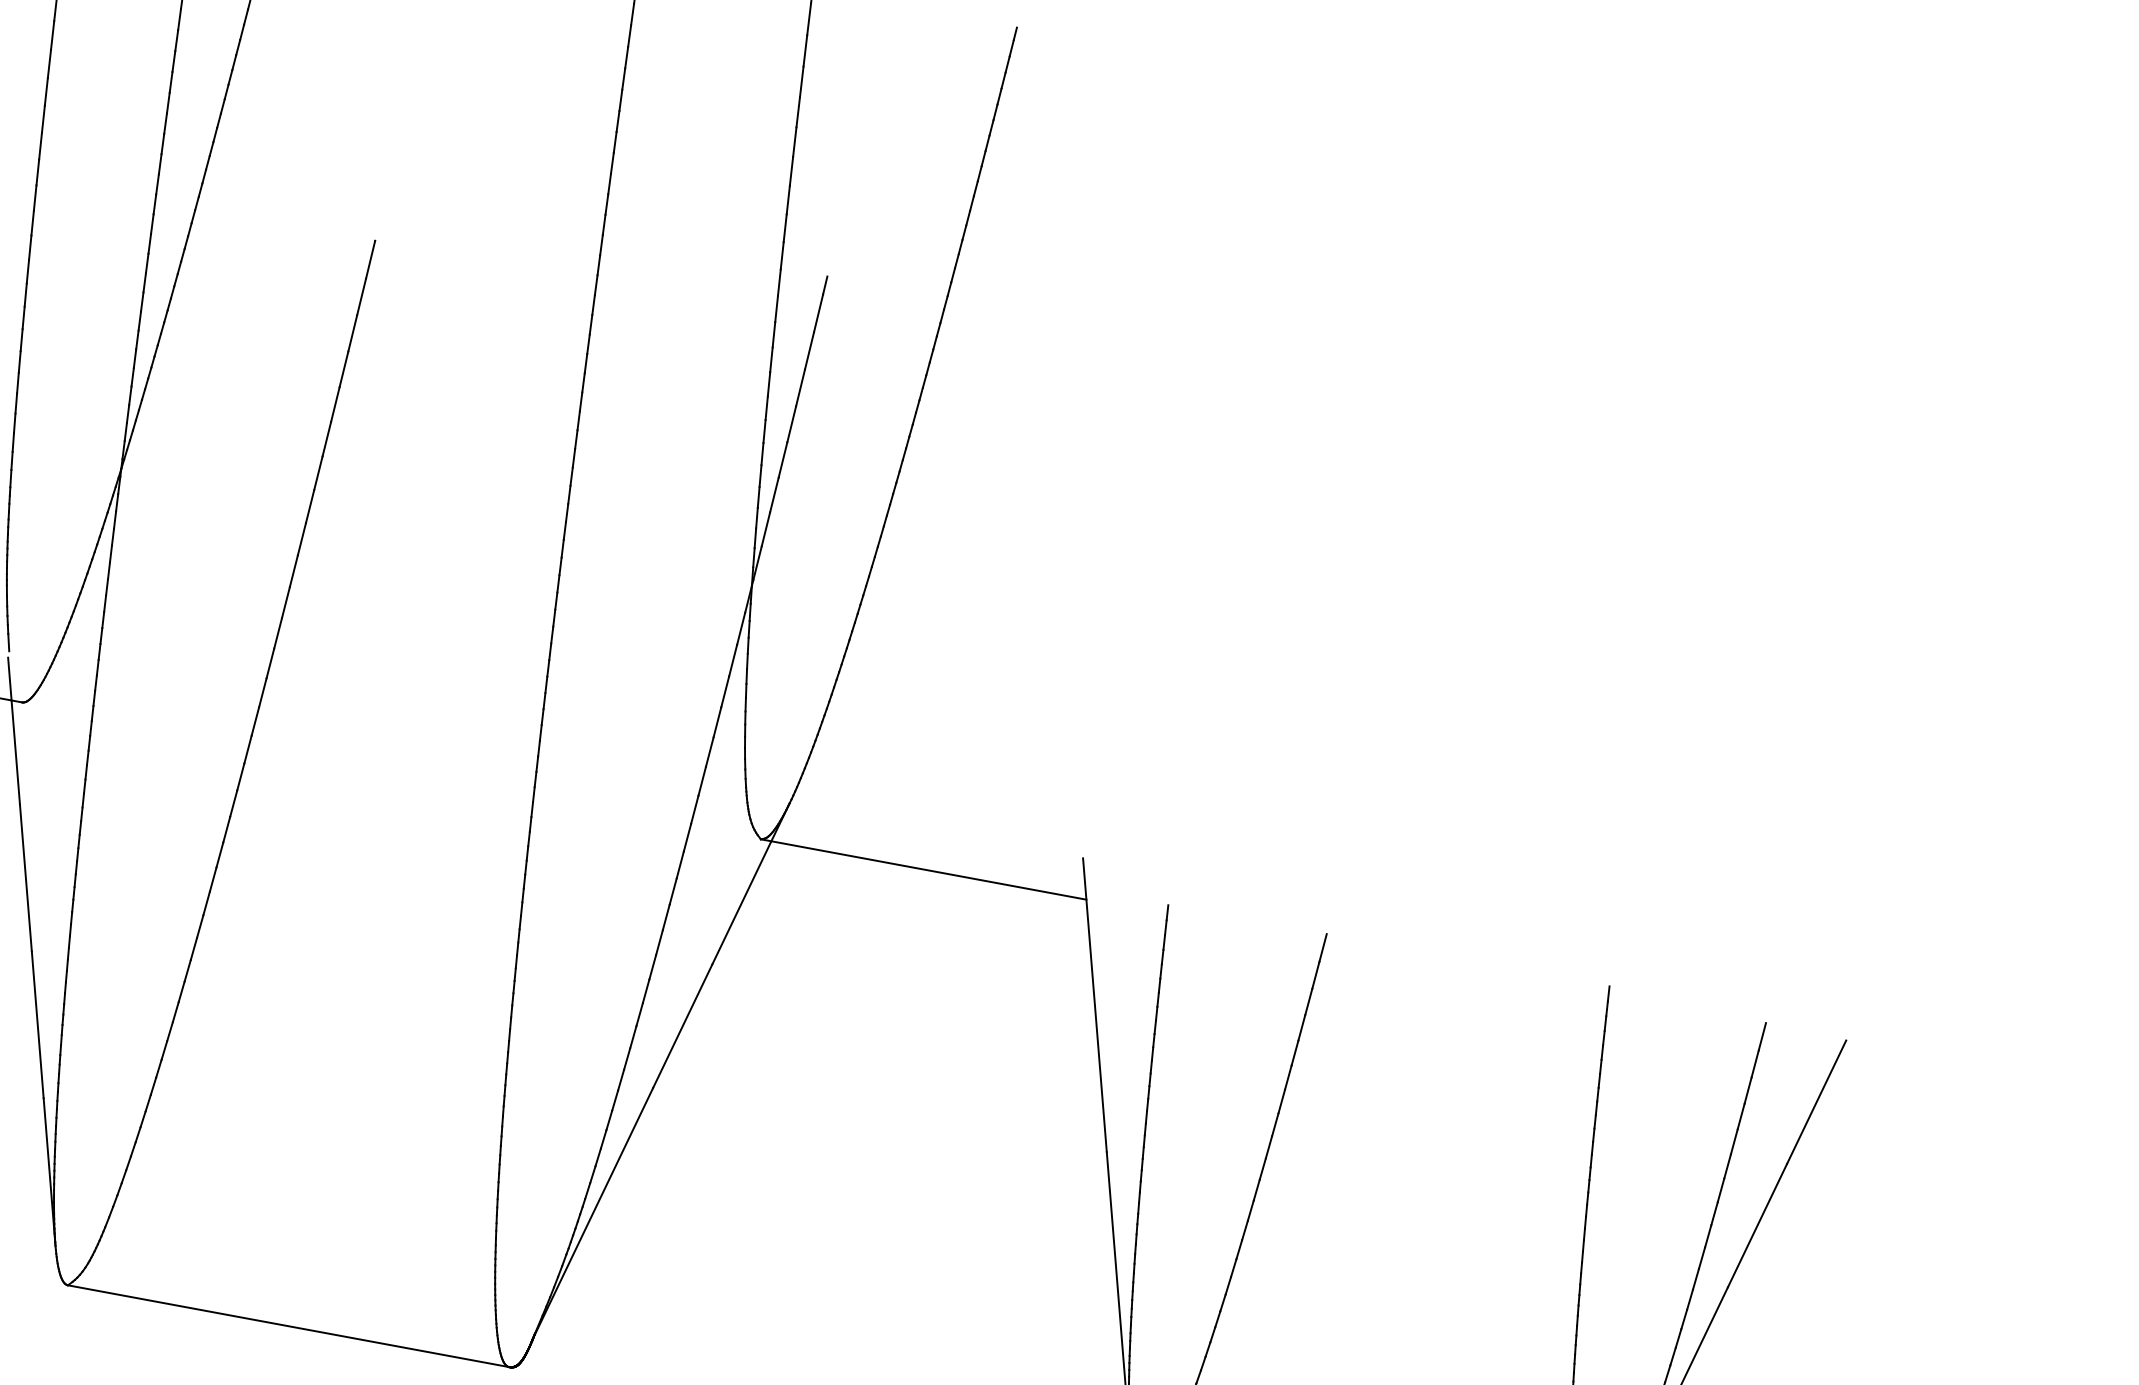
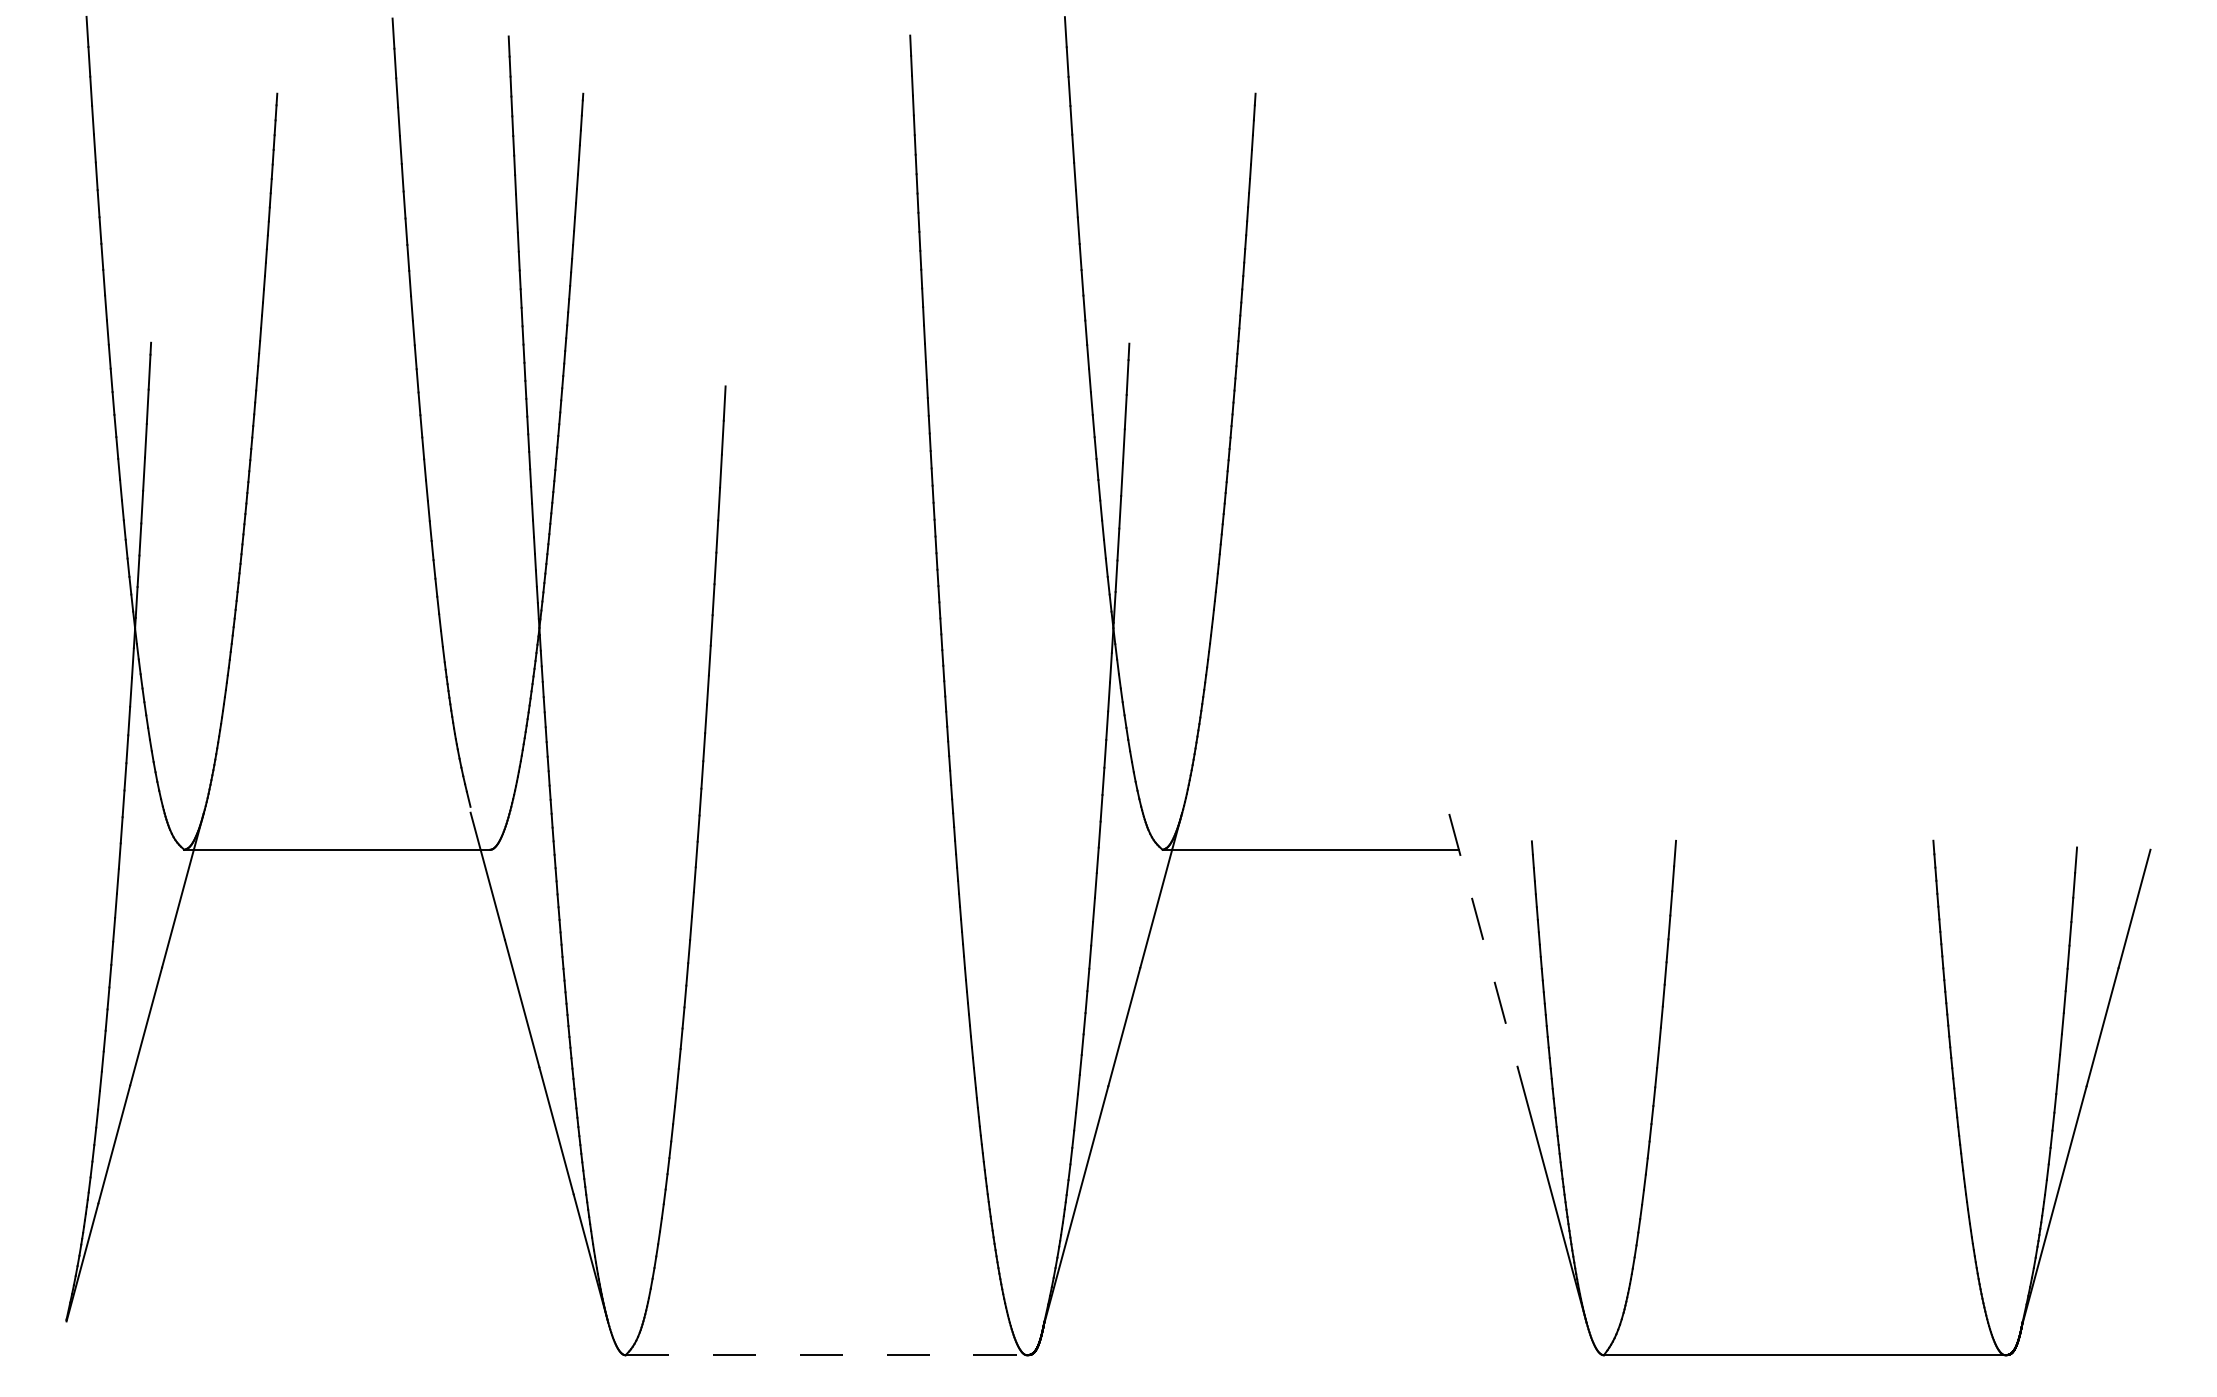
line: (1094, 1005) -> (1483, 941), solid -> dashed
line: (288, 1326) -> (826, 1355), solid -> dashed

